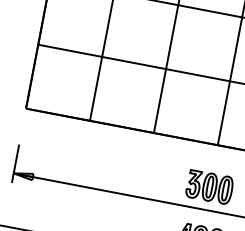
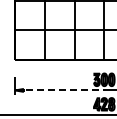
line: (109, 191) -> (59, 90), solid -> dashed

